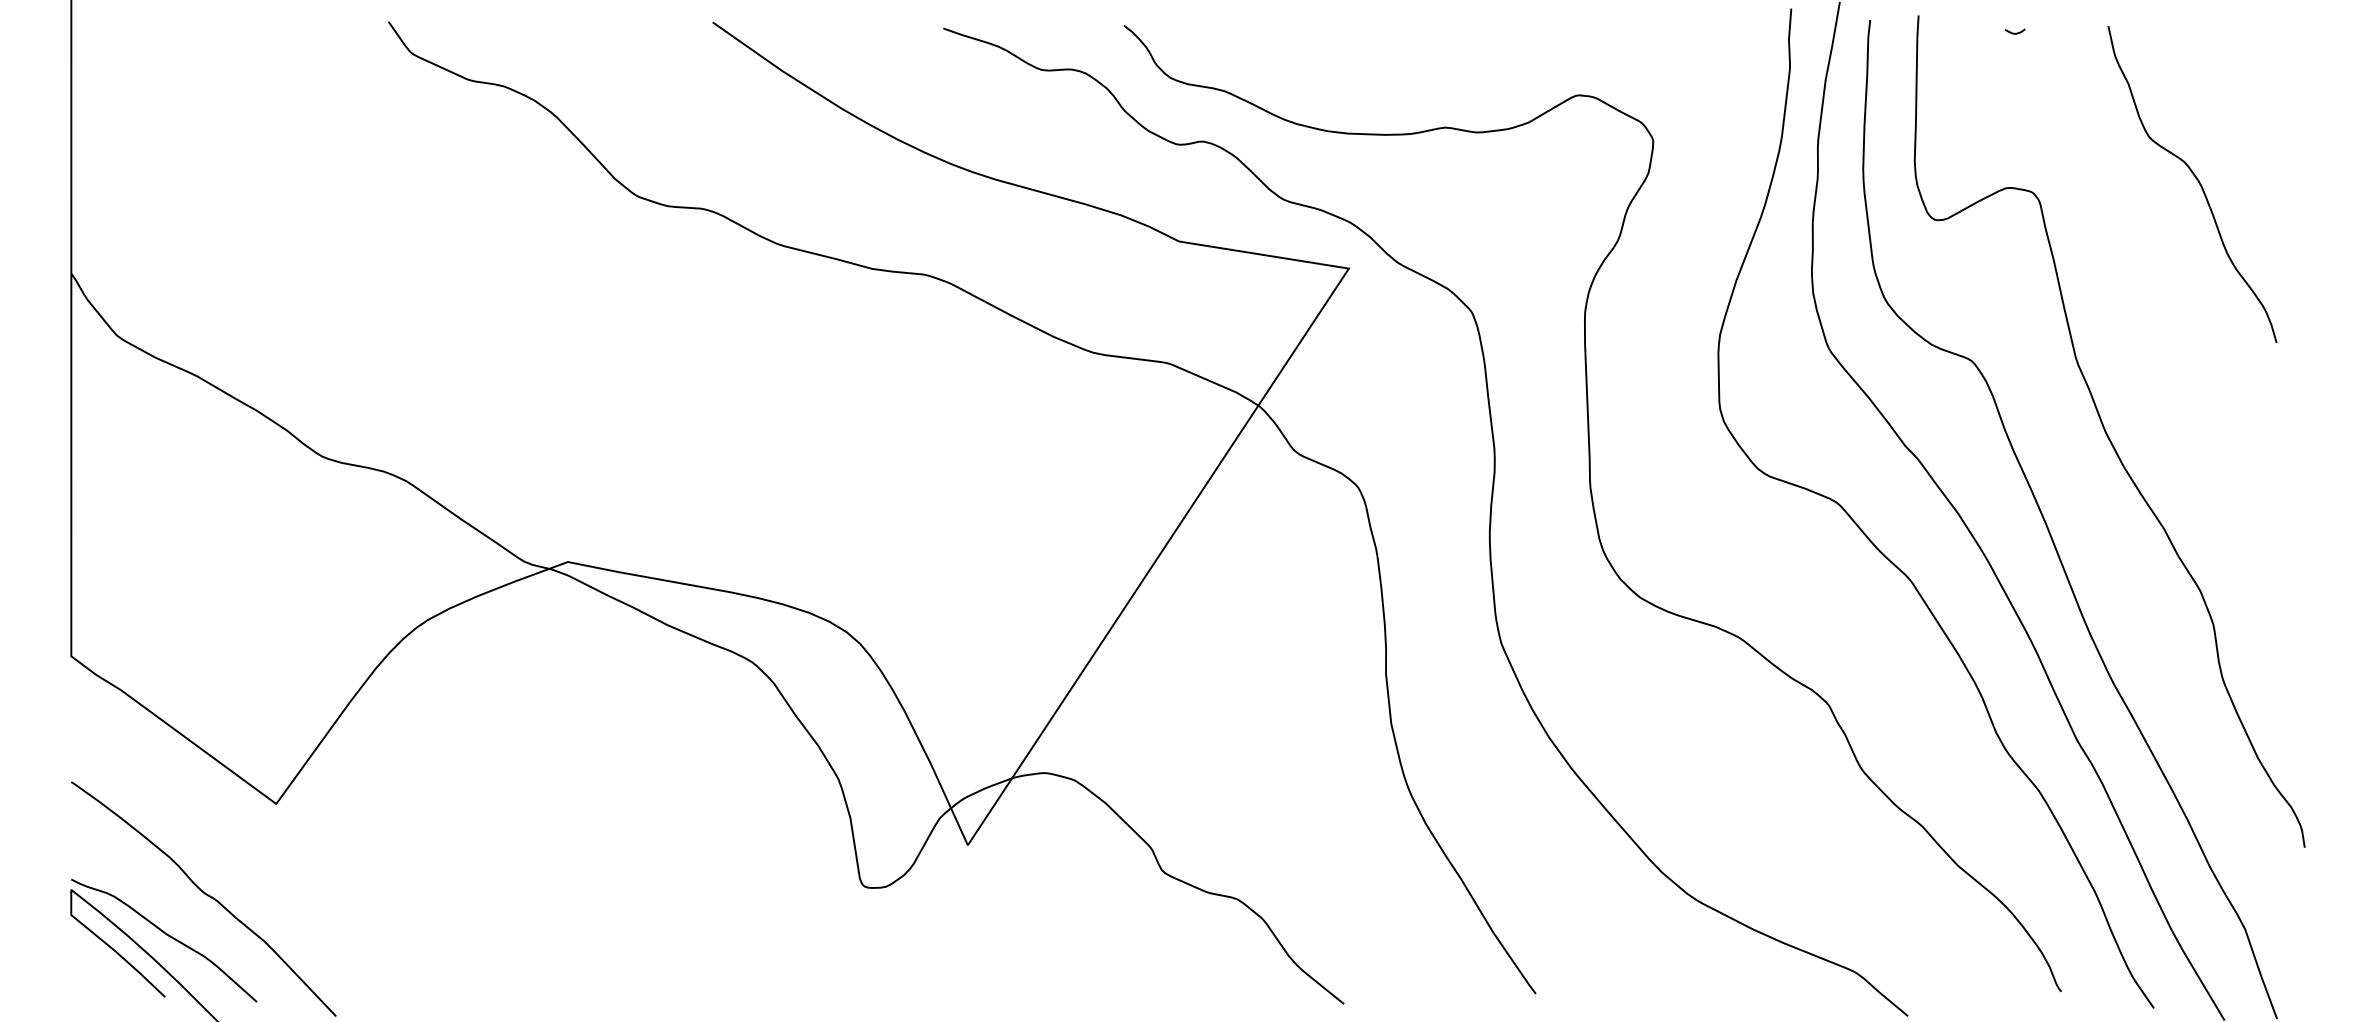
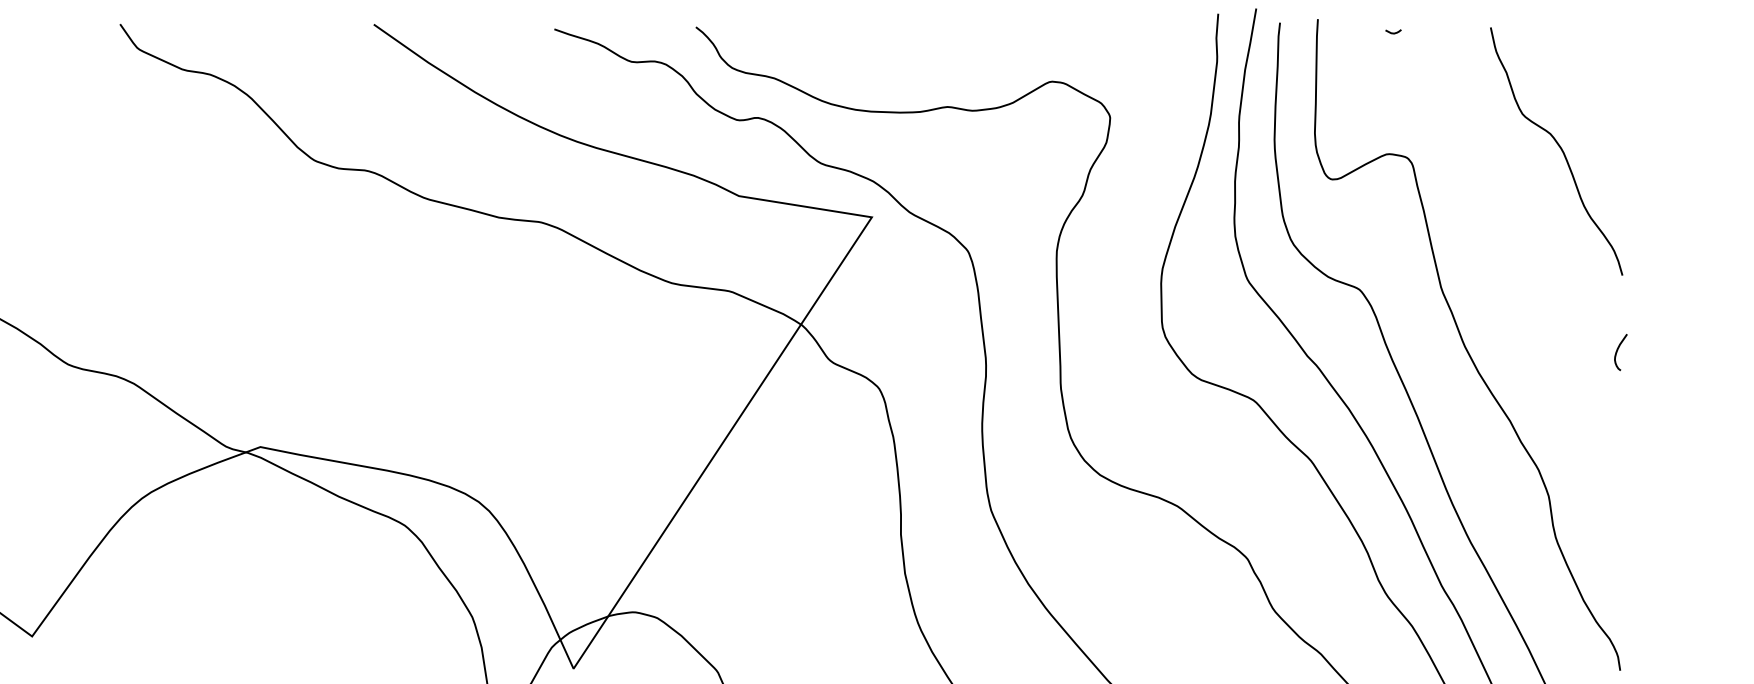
curve: (2197, 181) -> (1560, 149), moved
curve: (2301, 440) -> (1617, 351), added

